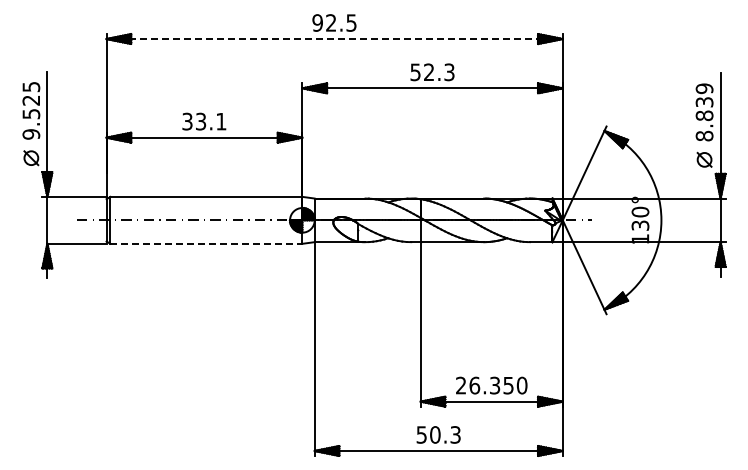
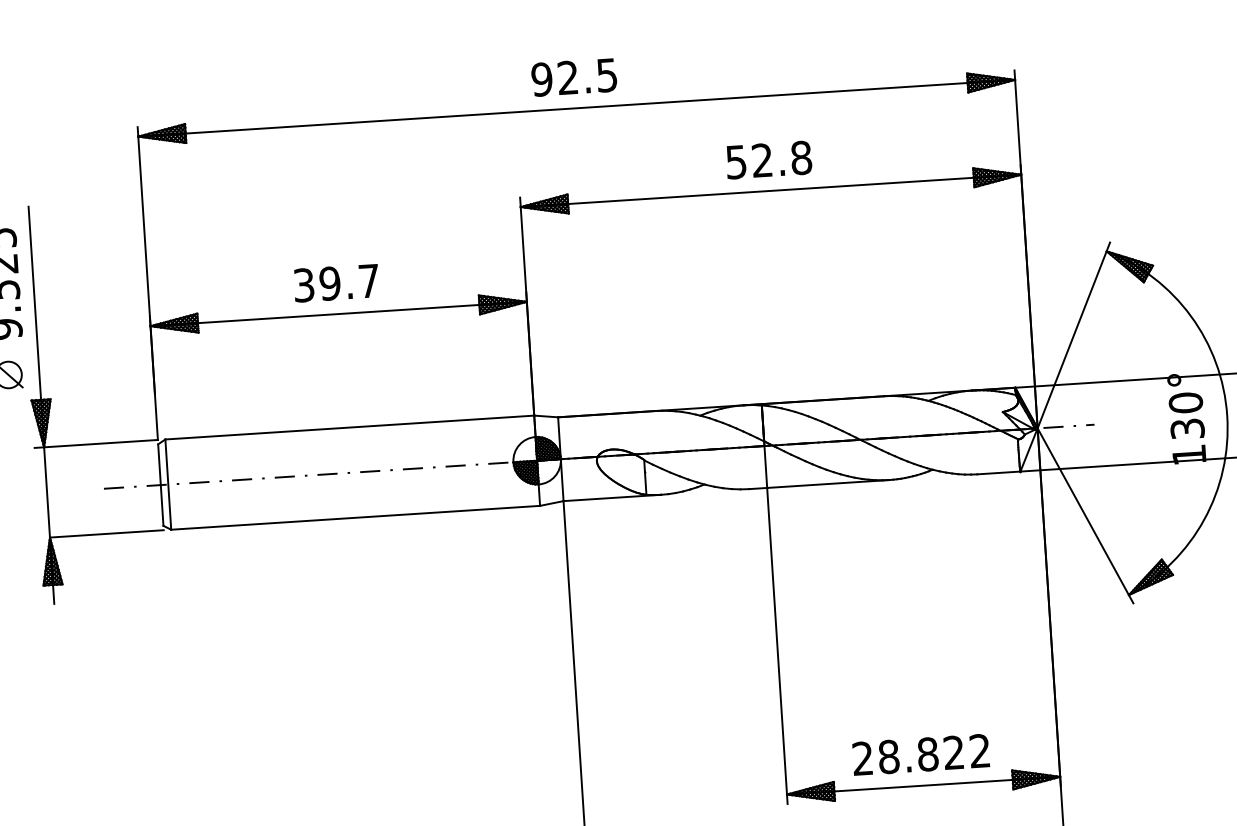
line: (335, 39) -> (578, 109), dashed -> solid
text: (449, 72) -> (801, 158), 52.3 -> 52.8
text: (210, 121) -> (348, 282), 33.1 -> 39.7
line: (206, 243) -> (355, 517), dashed -> solid
text: (498, 385) -> (934, 753), 26.350 -> 28.822

